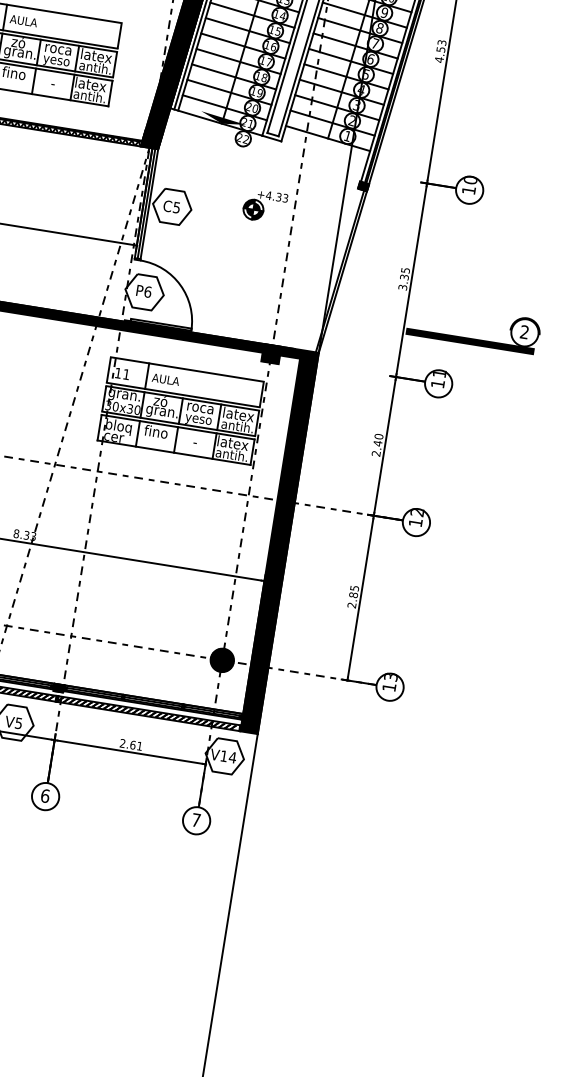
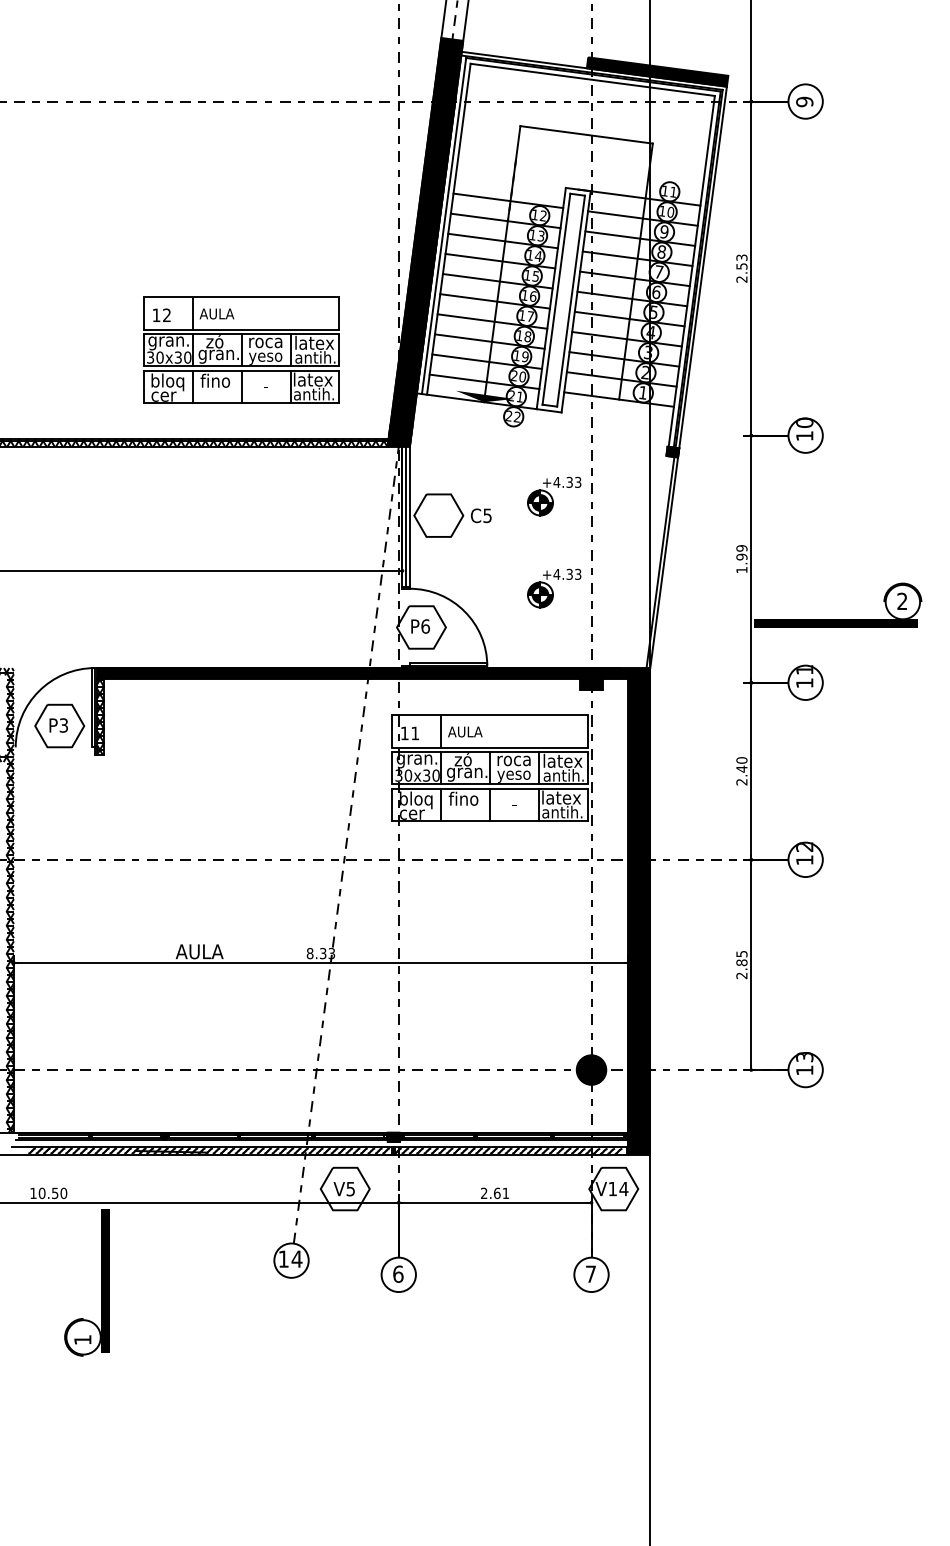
text: (439, 59) -> (741, 279), 4.53 -> 2.53
text: (172, 206) -> (481, 515), moved
part: (253, 278) -> (554, 588), added
text: (403, 279) -> (741, 559), 3.35 -> 1.99

